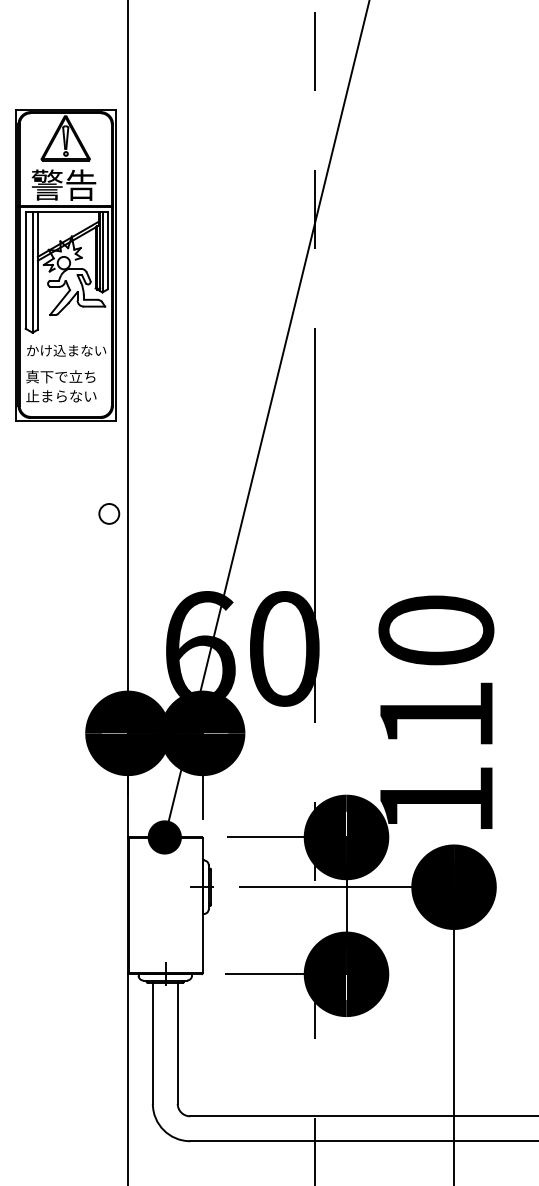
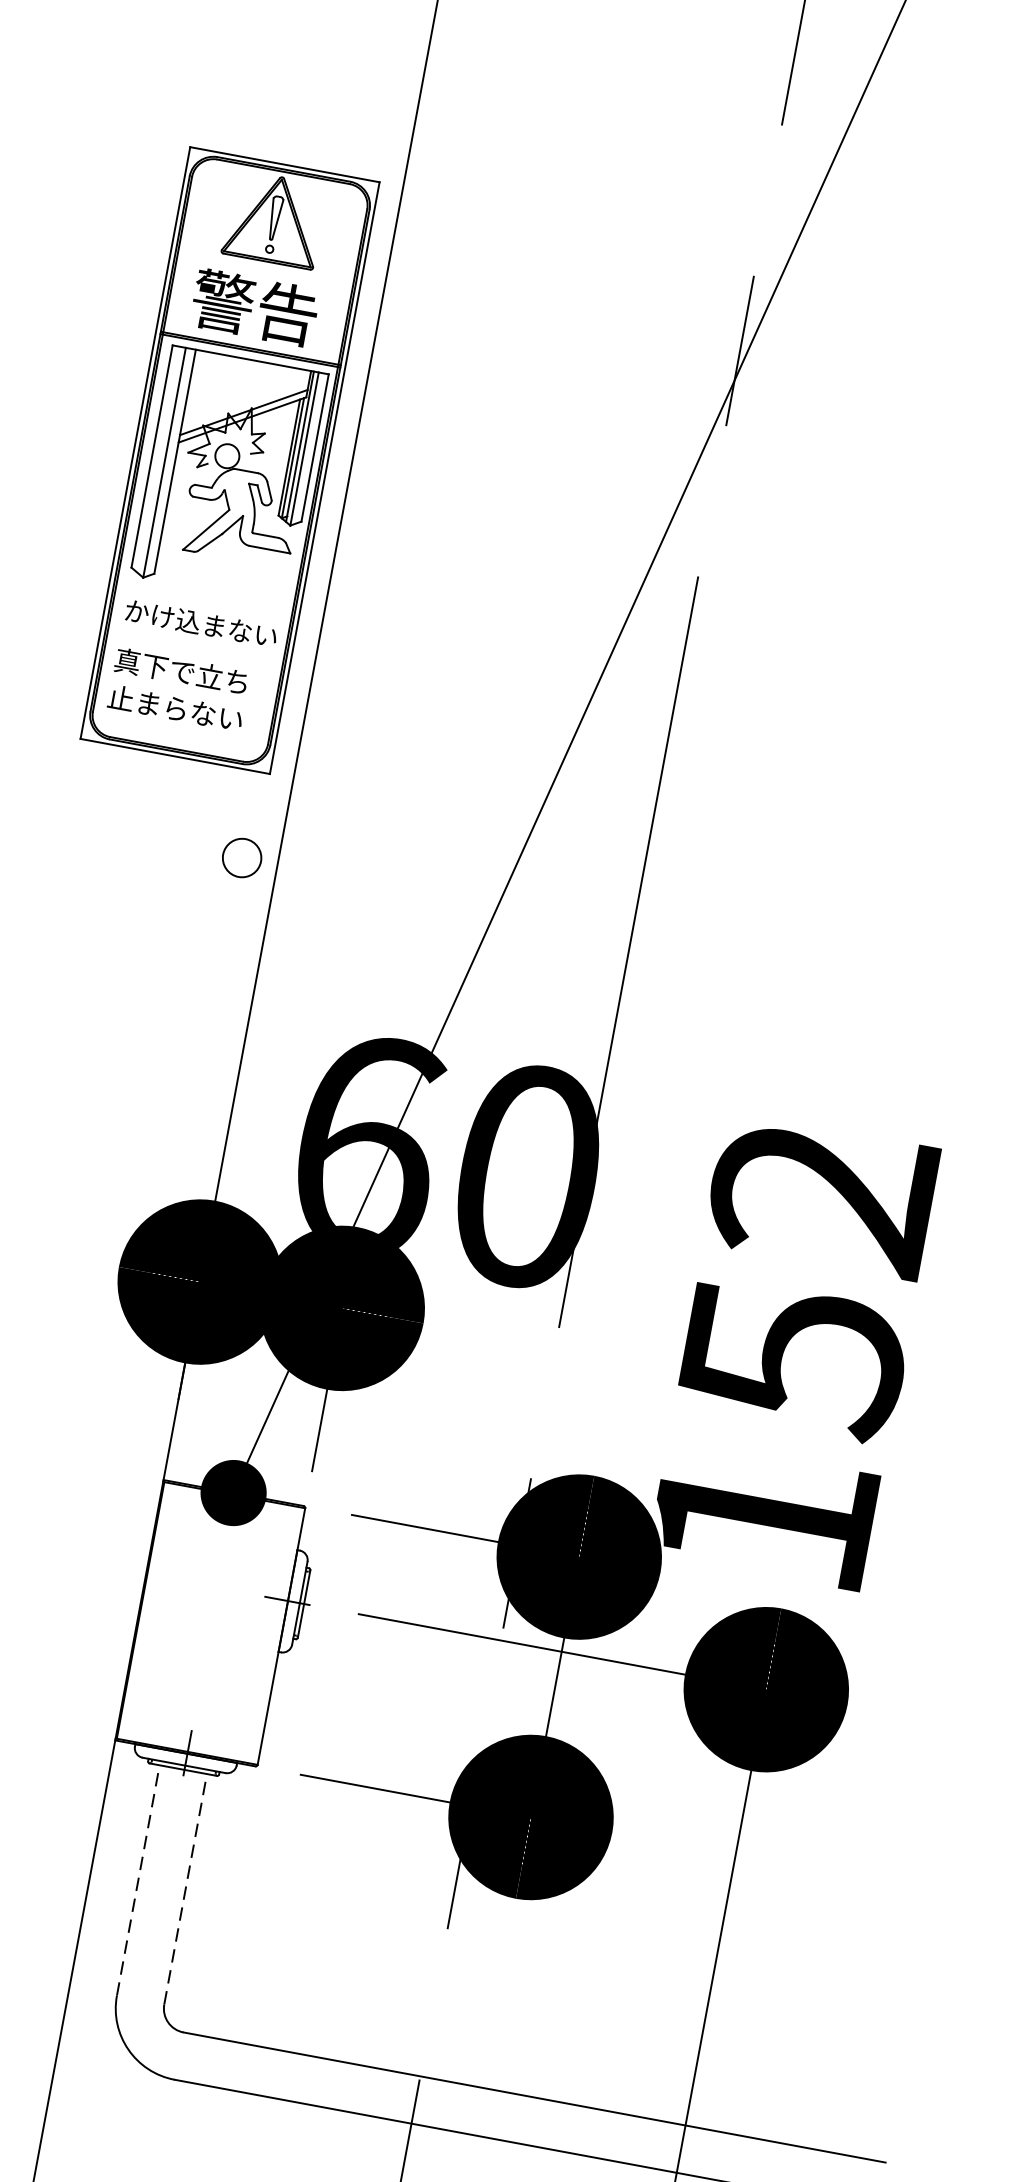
part: (65, 265) -> (229, 461), moved
text: (436, 674) -> (807, 1278), 110 -> 152
line: (152, 1043) -> (137, 1880), solid -> dashed
line: (177, 1043) -> (185, 1889), solid -> dashed

